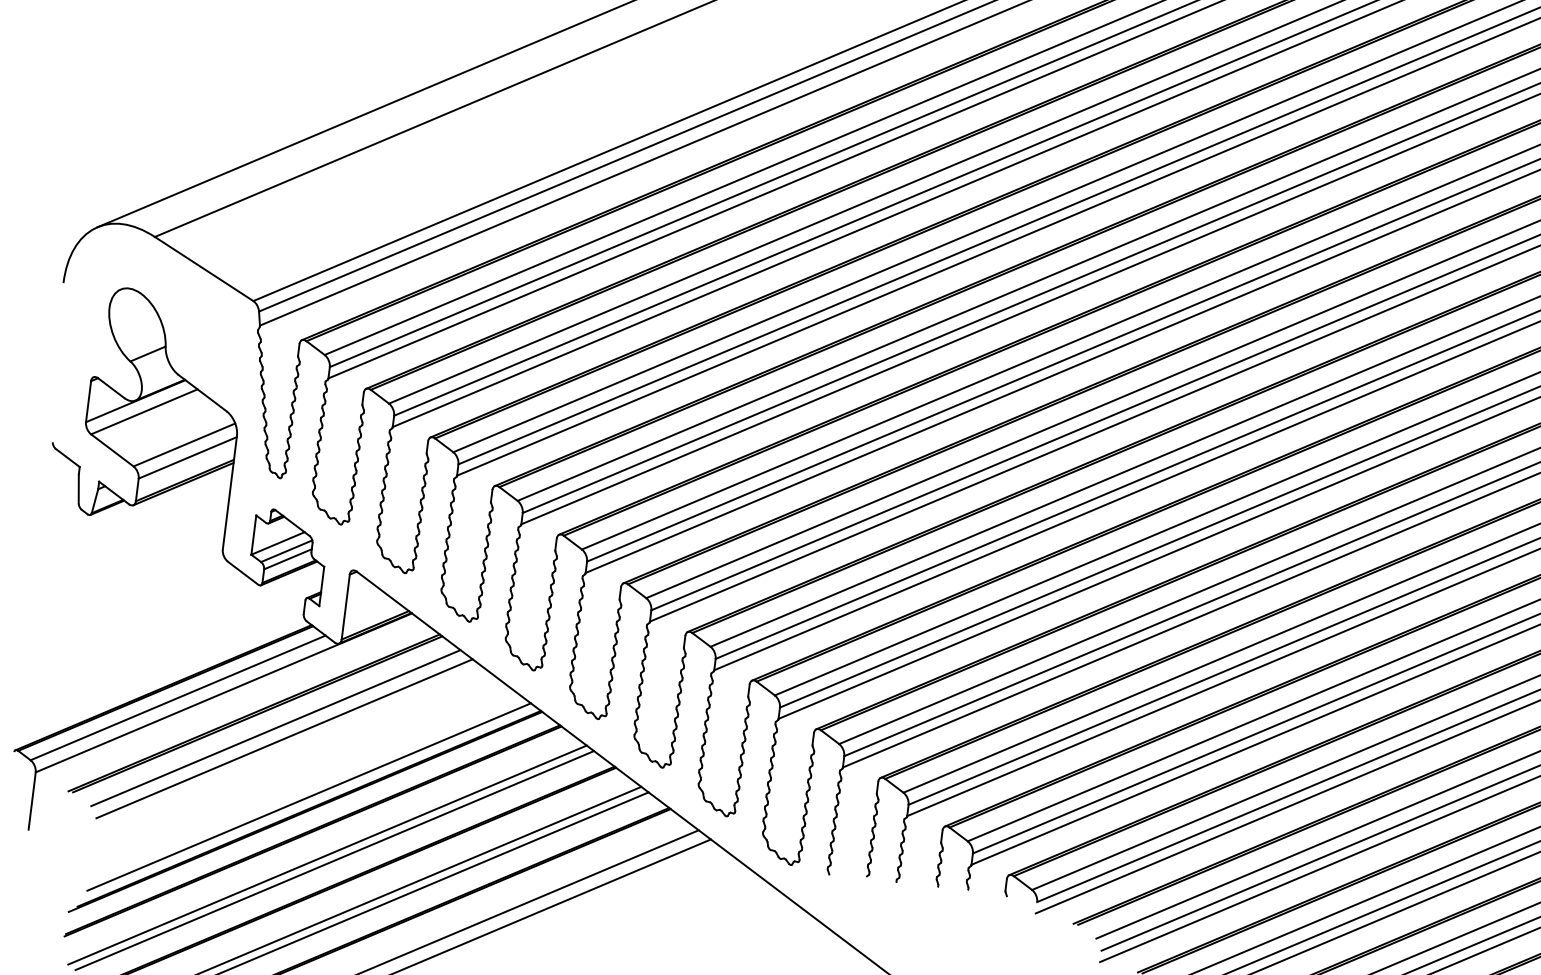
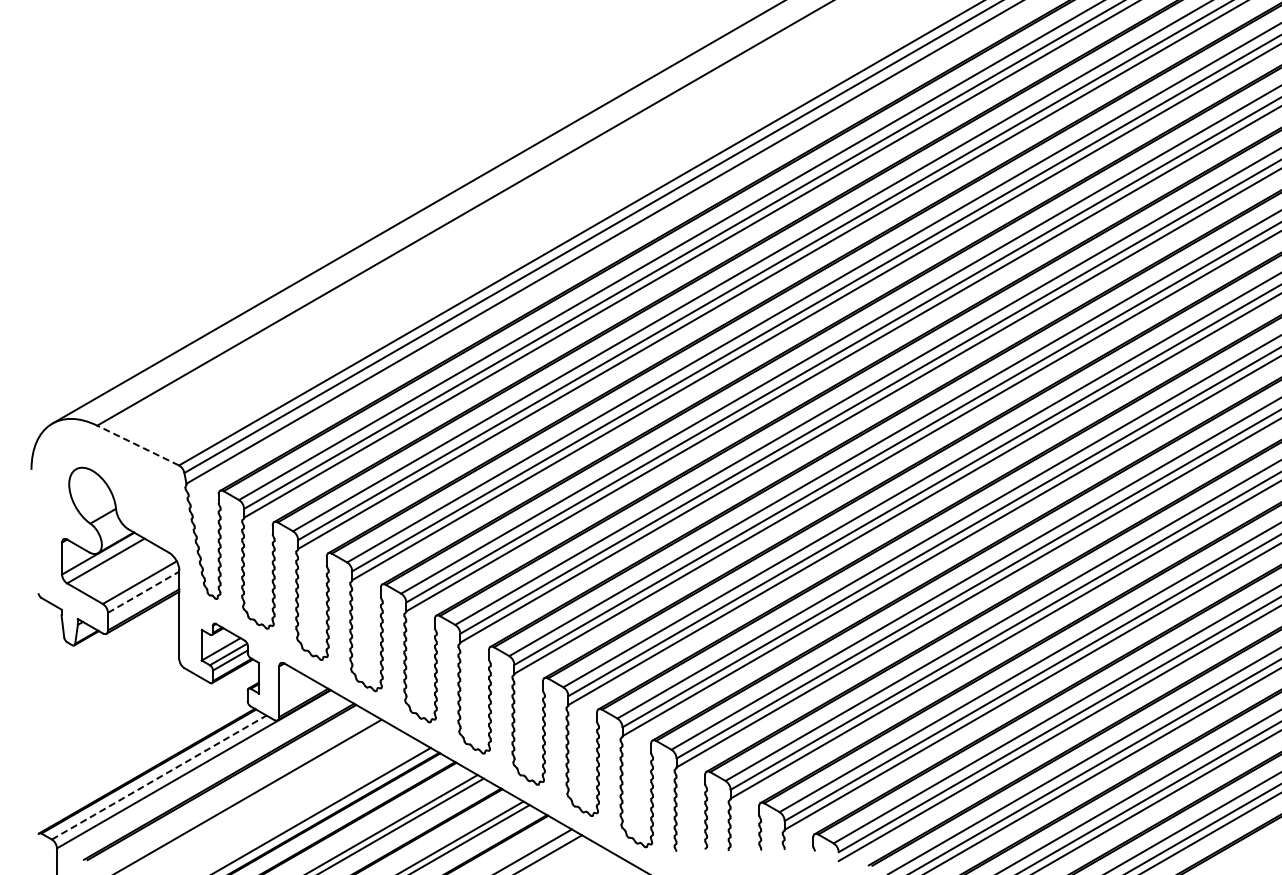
line: (203, 268) -> (137, 445), solid -> dashed
line: (188, 457) -> (144, 591), solid -> dashed
line: (178, 697) -> (159, 777), solid -> dashed
line: (275, 726) -> (236, 790), removed

